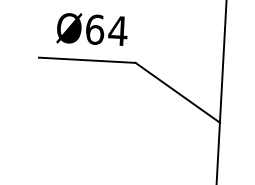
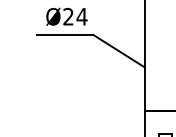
text: (95, 29) -> (68, 16), Ø64 -> Ø24

